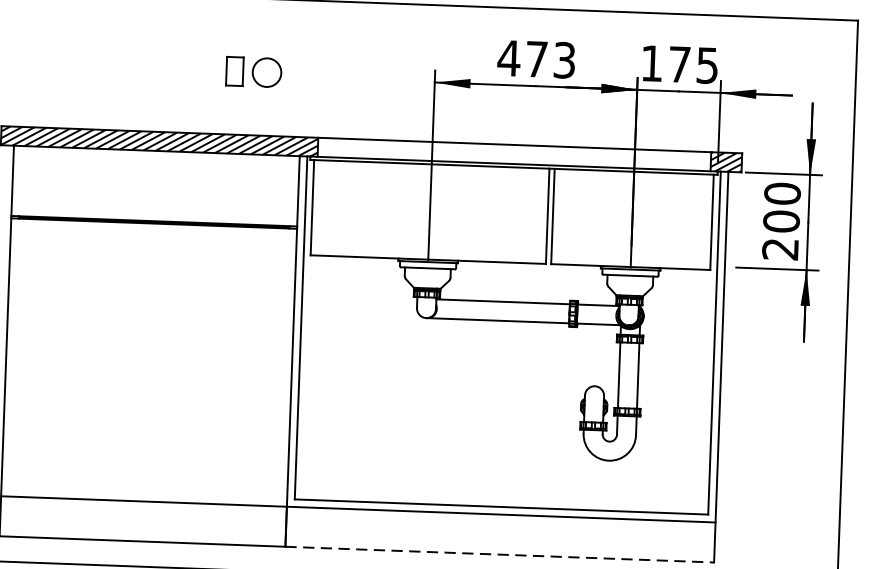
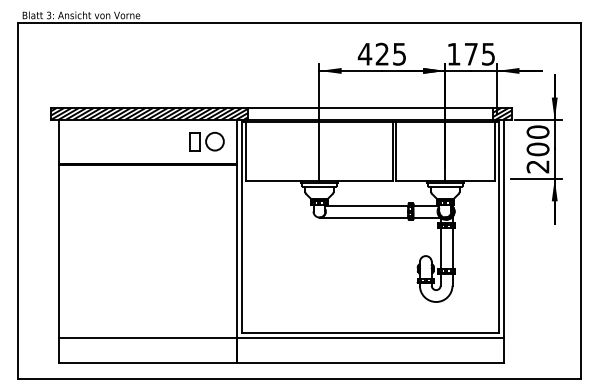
text: (550, 58) -> (390, 53), 473 -> 425
part: (253, 71) -> (206, 141), moved
line: (501, 554) -> (371, 362), dashed -> solid

